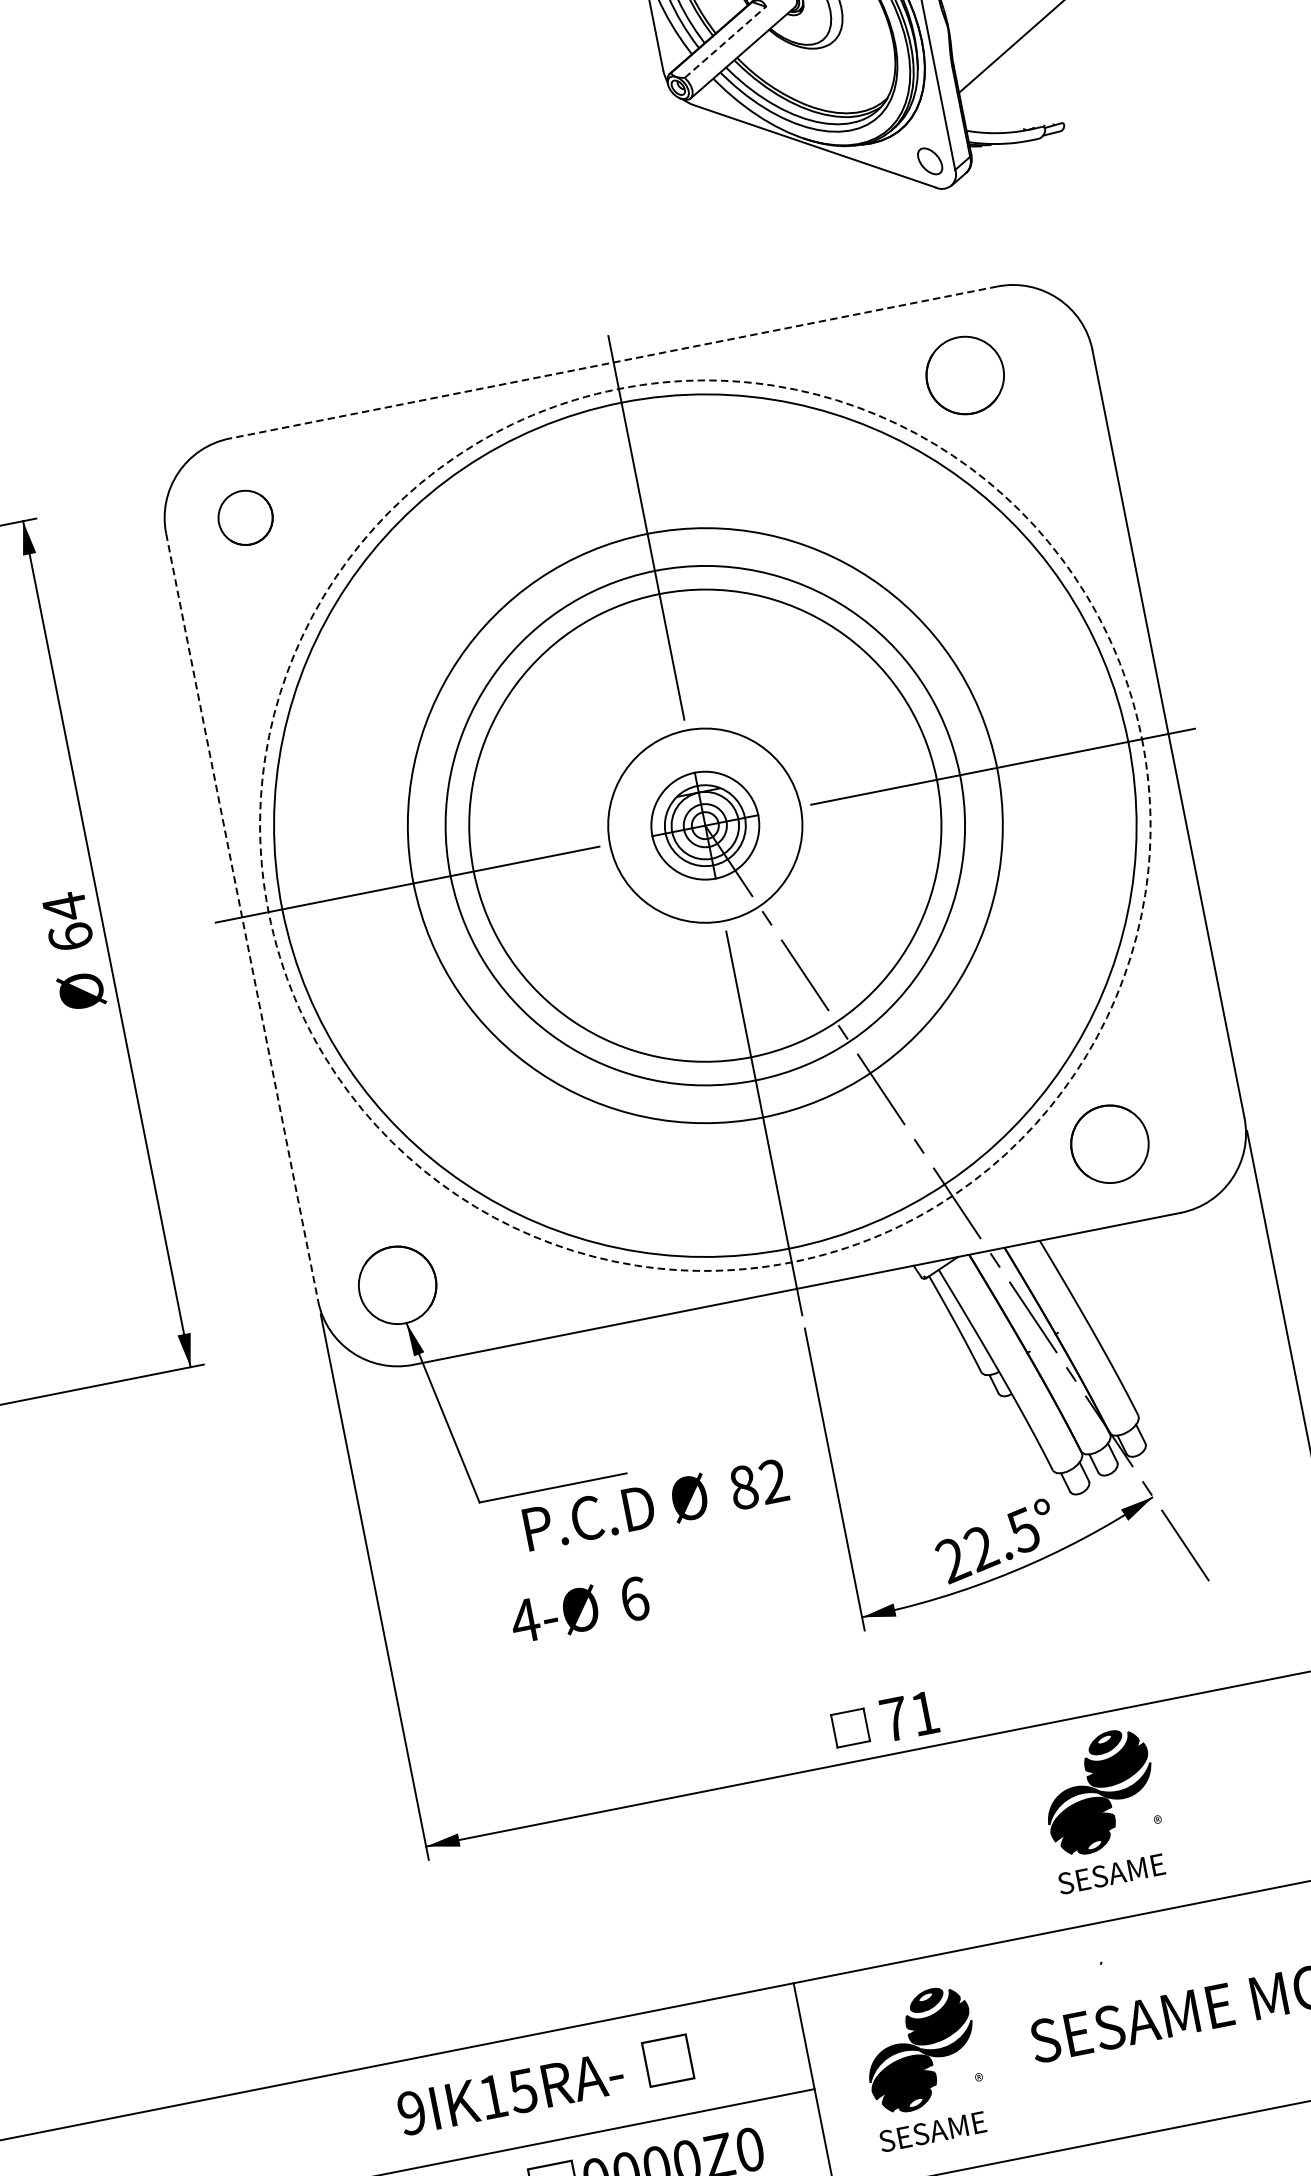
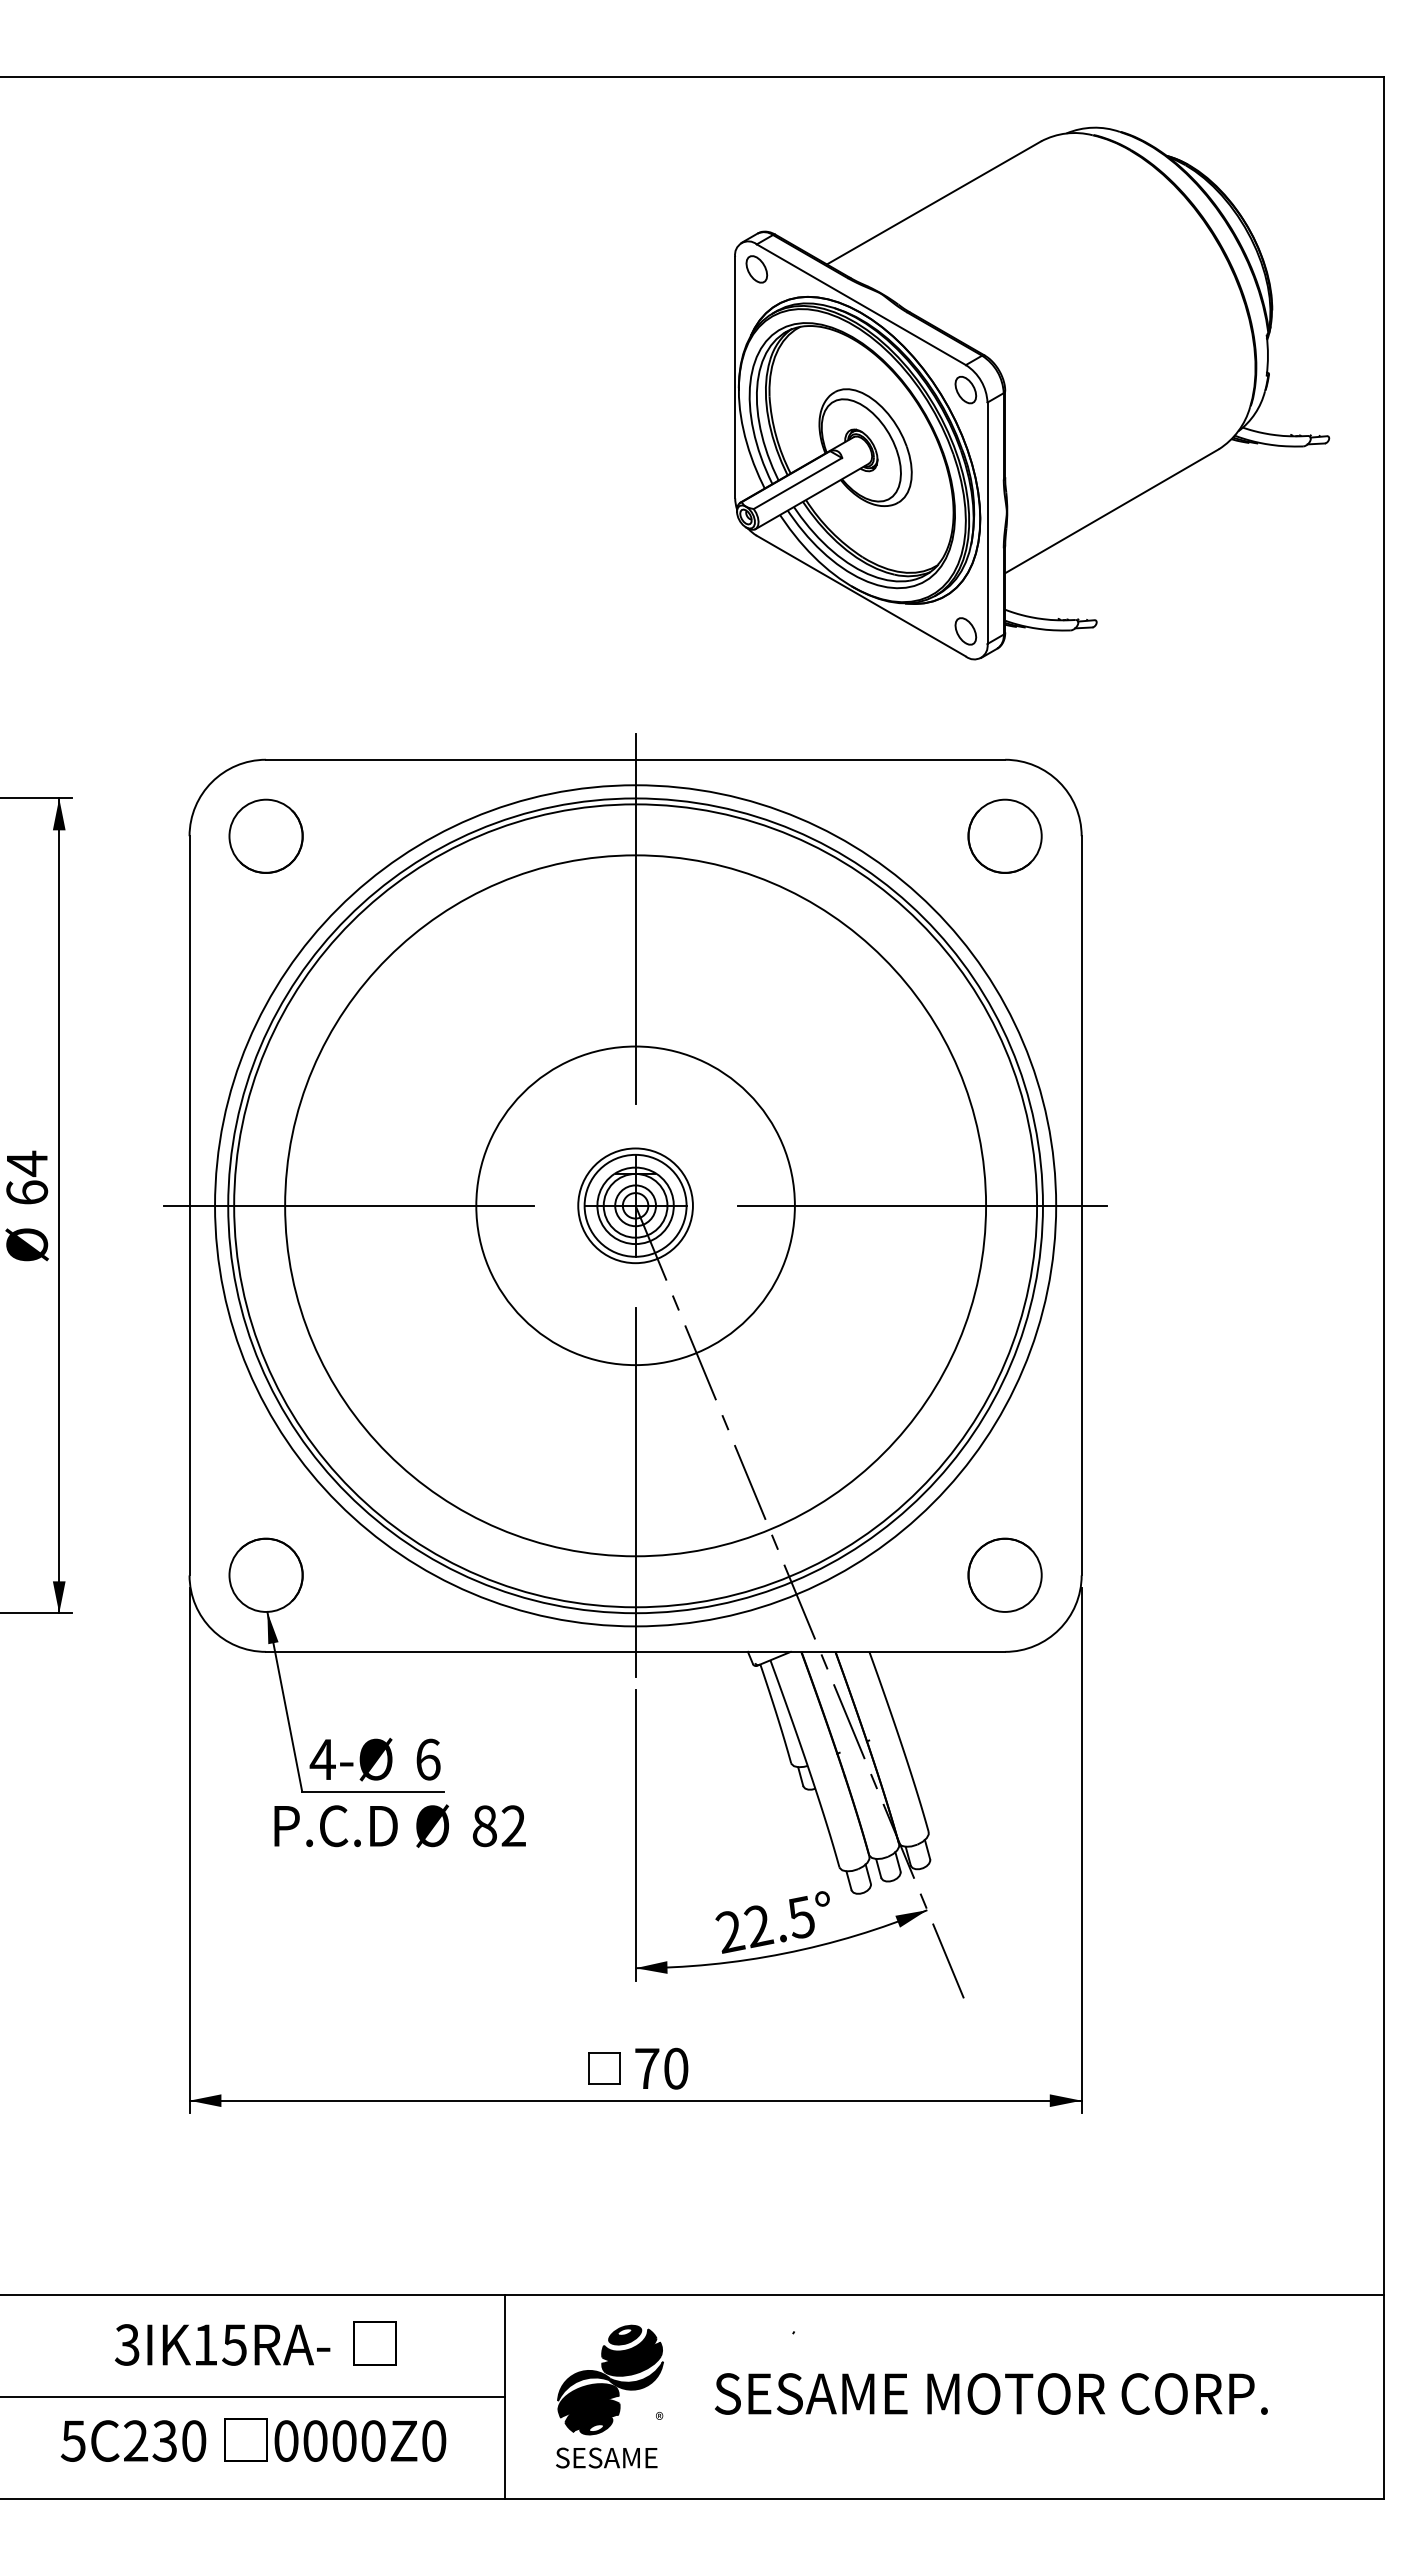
line: (724, 42) -> (797, 483), dashed -> solid
line: (613, 362) -> (635, 759), dashed -> solid
circle: (964, 374) -> (1004, 835), moved
circle: (244, 517) -> (265, 835), size x1.43
circle: (705, 825) -> (635, 1205), dashed -> solid
circle: (705, 825) -> (635, 1205), size x0.62
circle: (705, 825) -> (635, 1205), size x0.71
circle: (705, 825) -> (635, 1205), size x1.43
circle: (705, 825) -> (635, 1205), size x1.43
line: (242, 917) -> (189, 1205), dashed -> solid
circle: (1109, 1143) -> (1004, 1574), moved
text: (655, 1504) -> (399, 1825), moved
text: (578, 1610) -> (374, 1759), moved
text: (925, 1713) -> (676, 2068), 71 -> 70
part: (1101, 1809) -> (822, 2190), removed
text: (410, 2112) -> (126, 2344), 9IK15RA- -> 3IK15RA-

